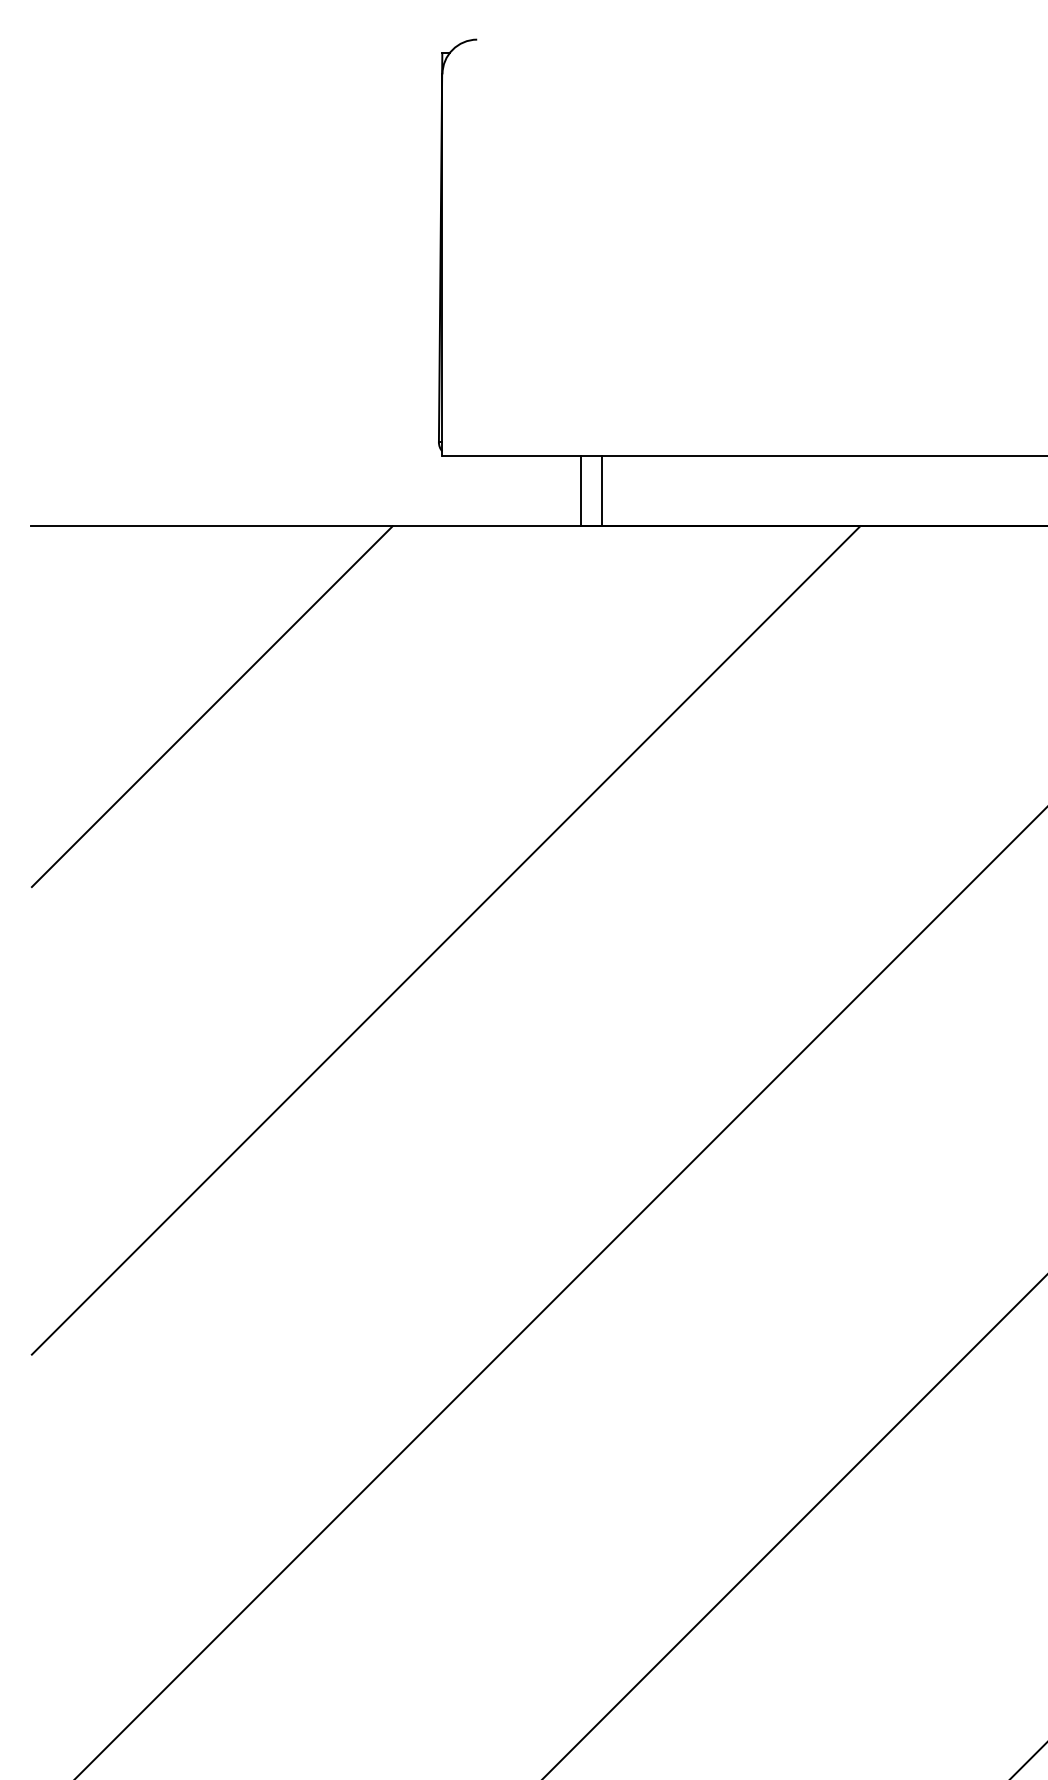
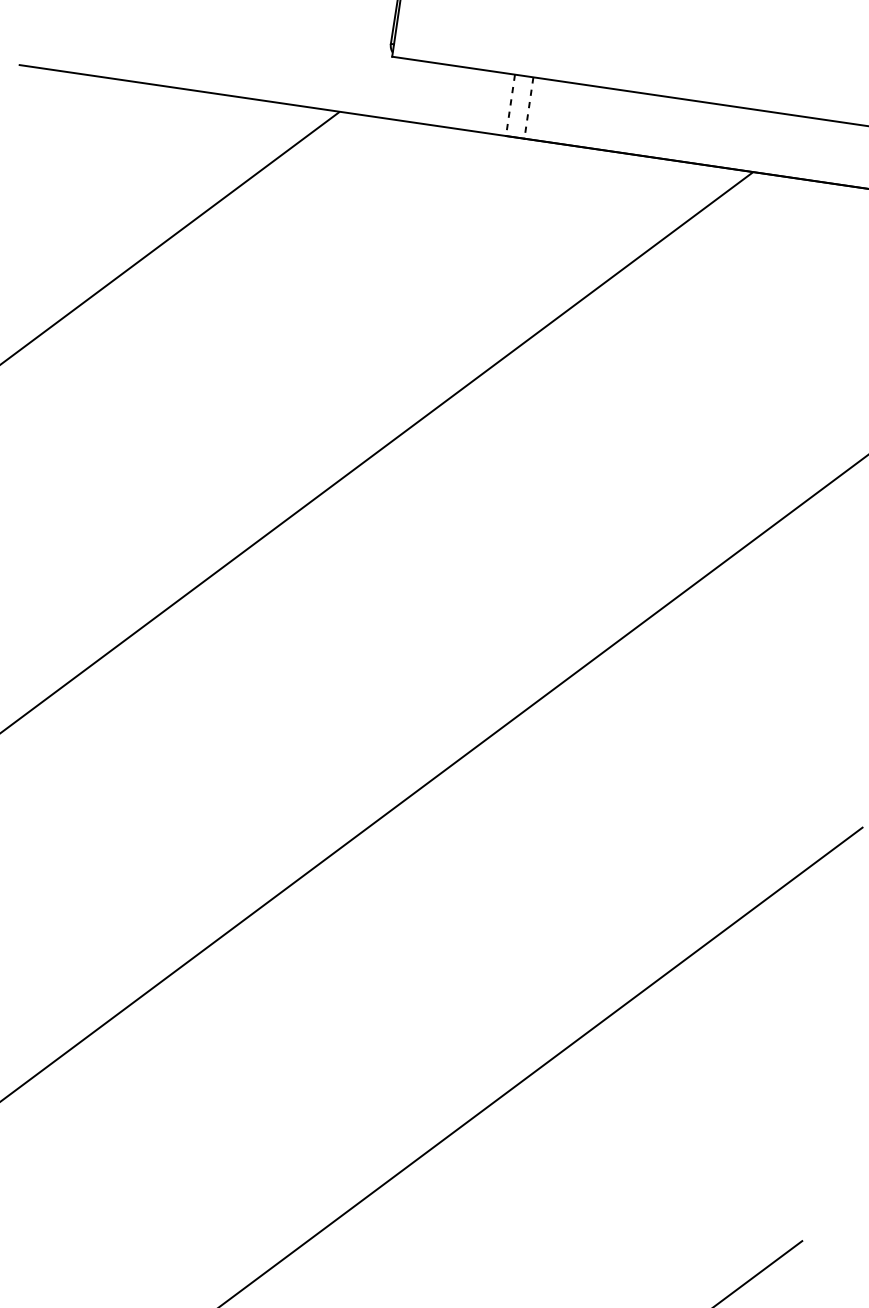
line: (581, 490) -> (510, 104), solid -> dashed
line: (602, 490) -> (529, 107), solid -> dashed

